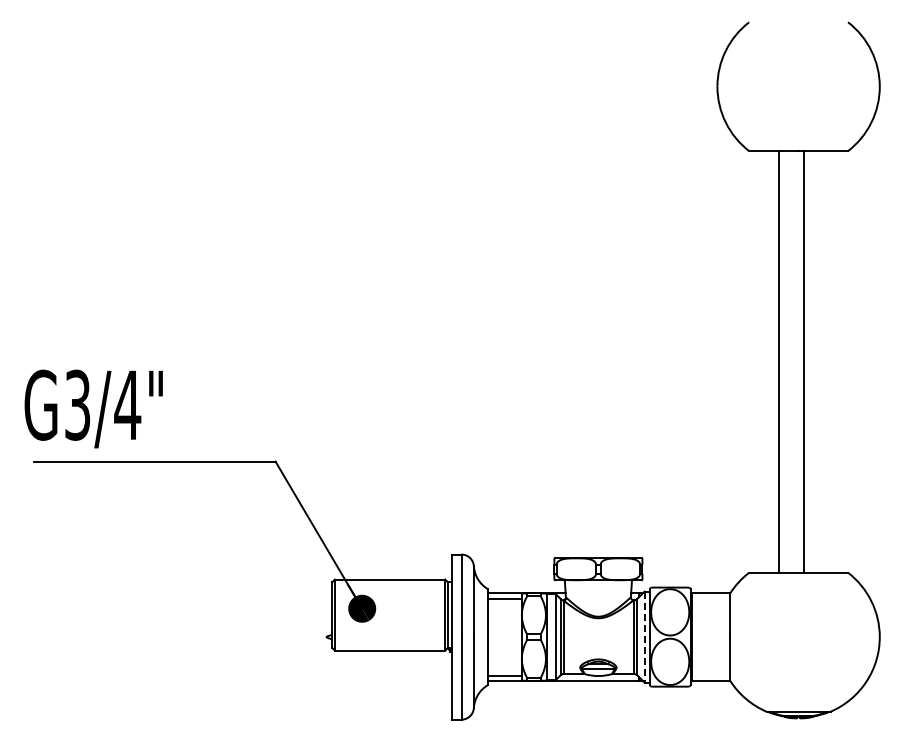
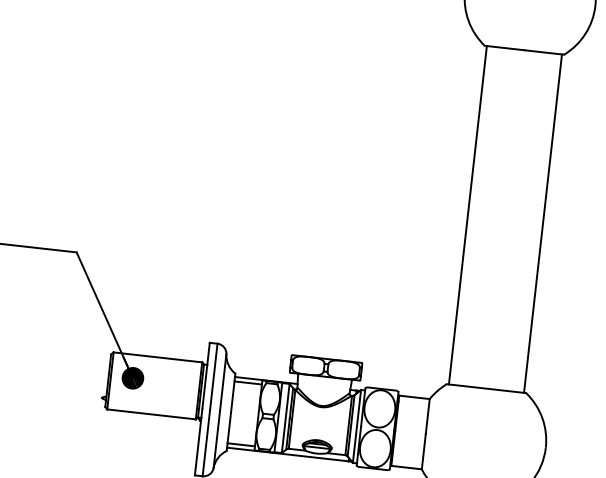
line: (778, 361) -> (467, 214), moved
line: (804, 361) -> (543, 223), moved
line: (644, 637) -> (356, 426), dashed -> solid

